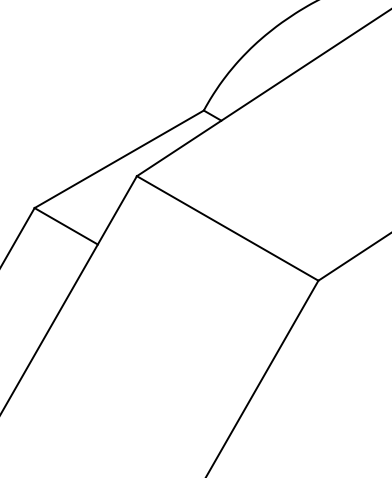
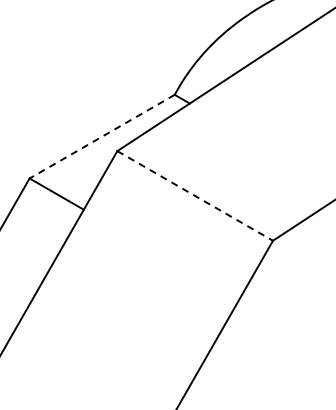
line: (119, 159) -> (102, 136), solid -> dashed
line: (228, 227) -> (195, 195), solid -> dashed

